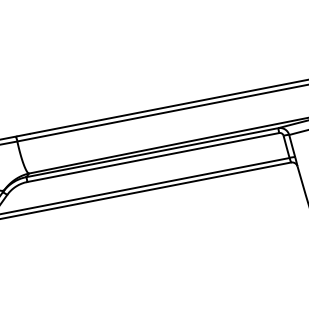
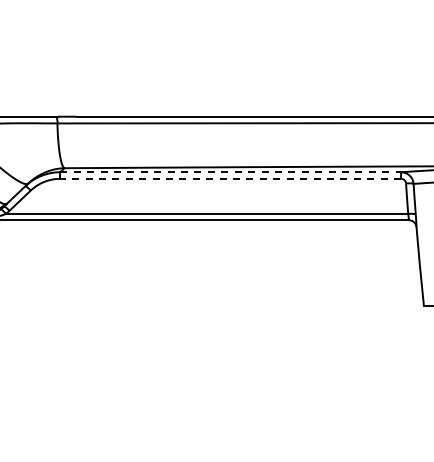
line: (153, 152) -> (231, 172), solid -> dashed
line: (153, 157) -> (230, 178), solid -> dashed

